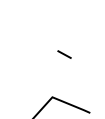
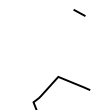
line: (64, 54) -> (79, 12), moved

